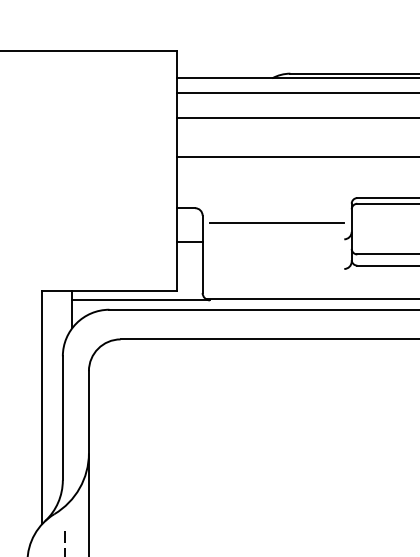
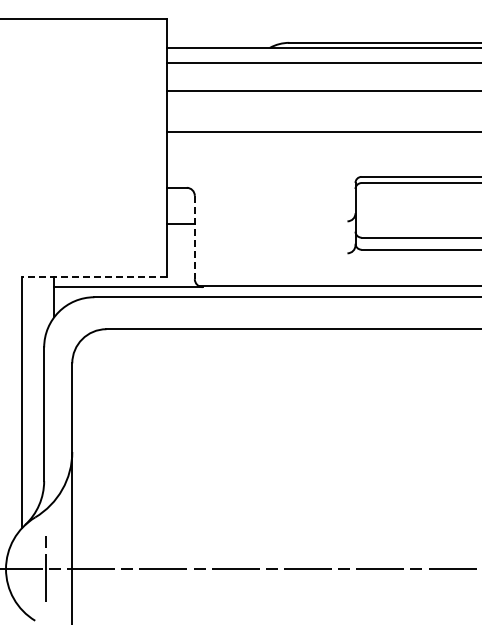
line: (276, 223) -> (274, 204), removed
line: (202, 254) -> (194, 237), solid -> dashed
line: (108, 291) -> (93, 277), solid -> dashed

